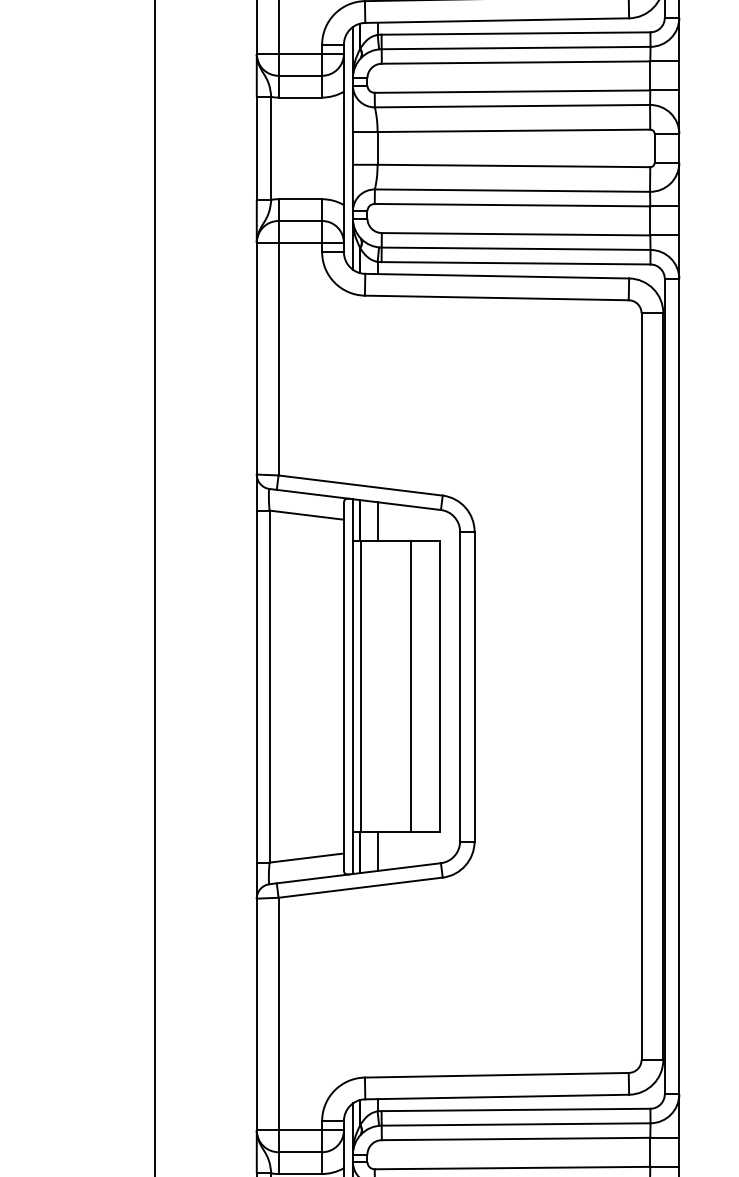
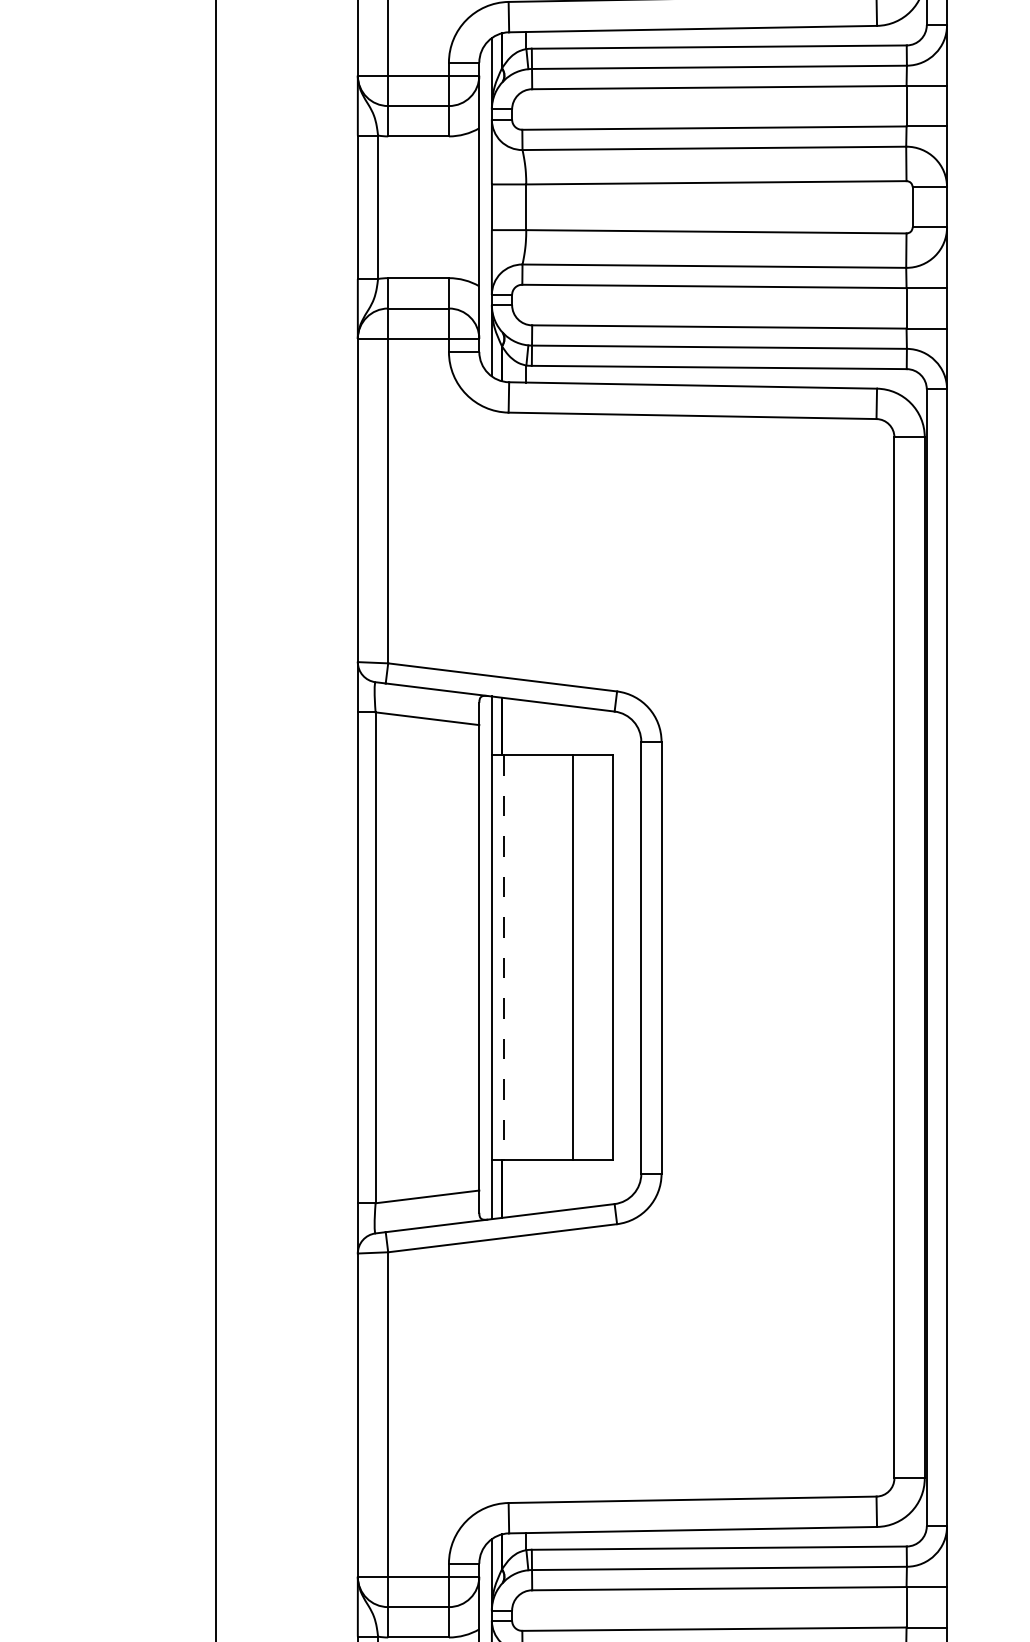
line: (377, 521) -> (526, 727), removed
line: (361, 687) -> (503, 958), solid -> dashed
line: (377, 851) -> (526, 1187), removed

